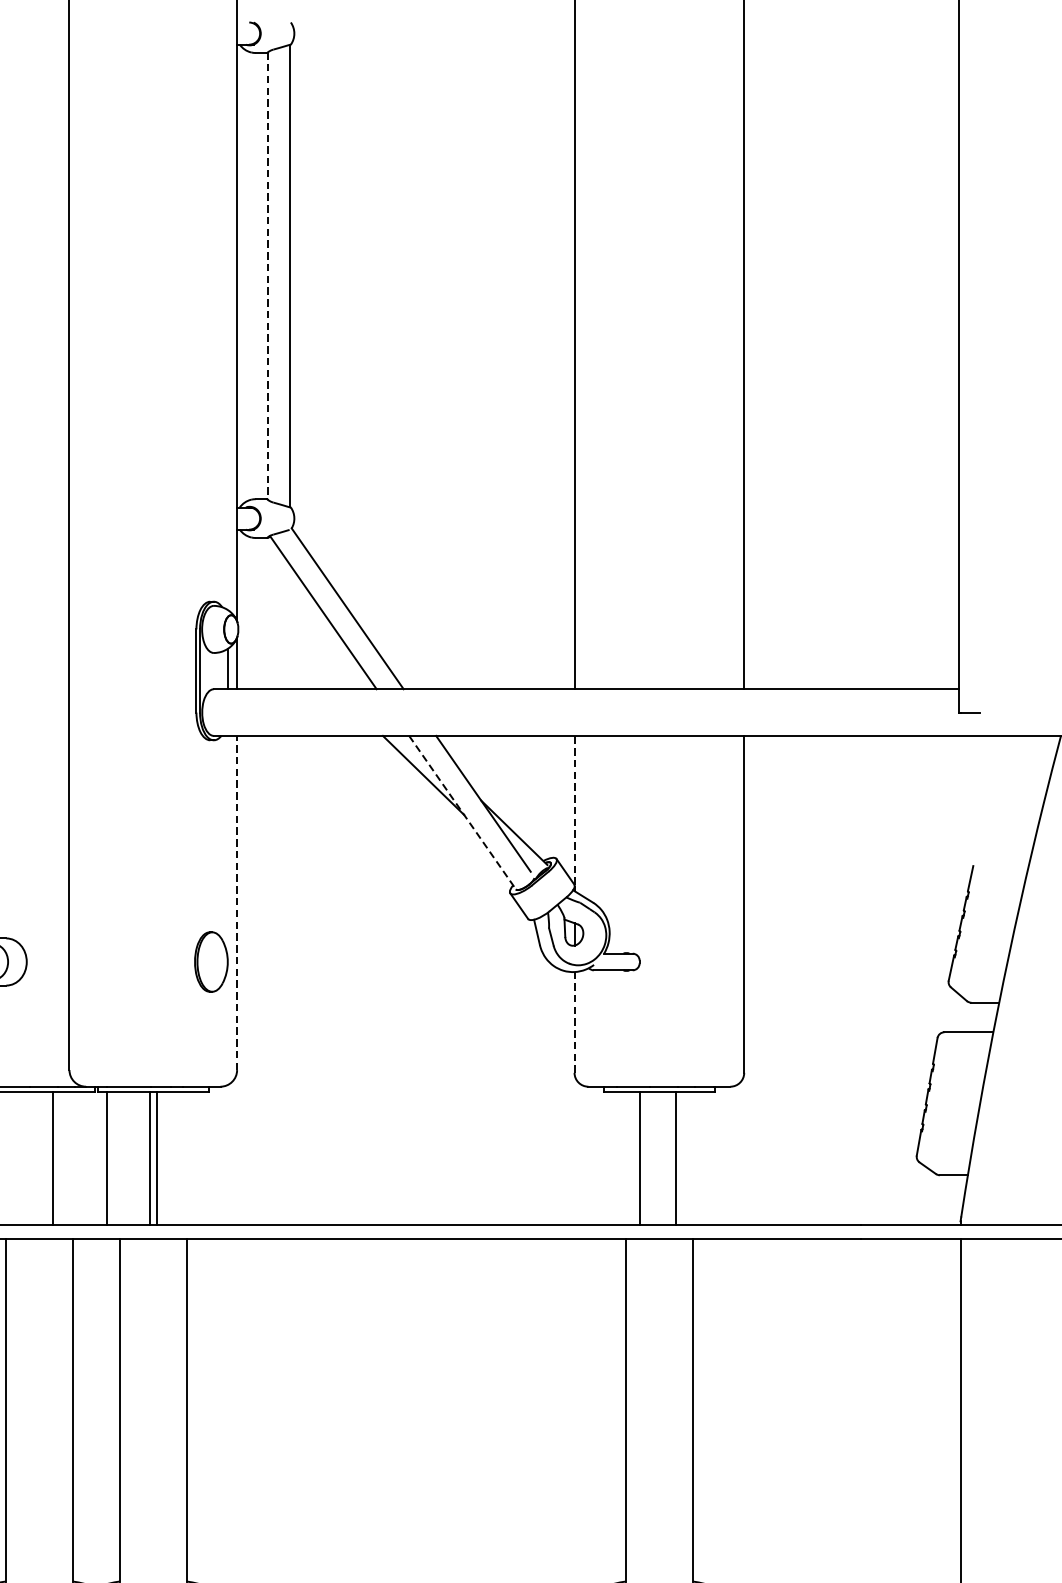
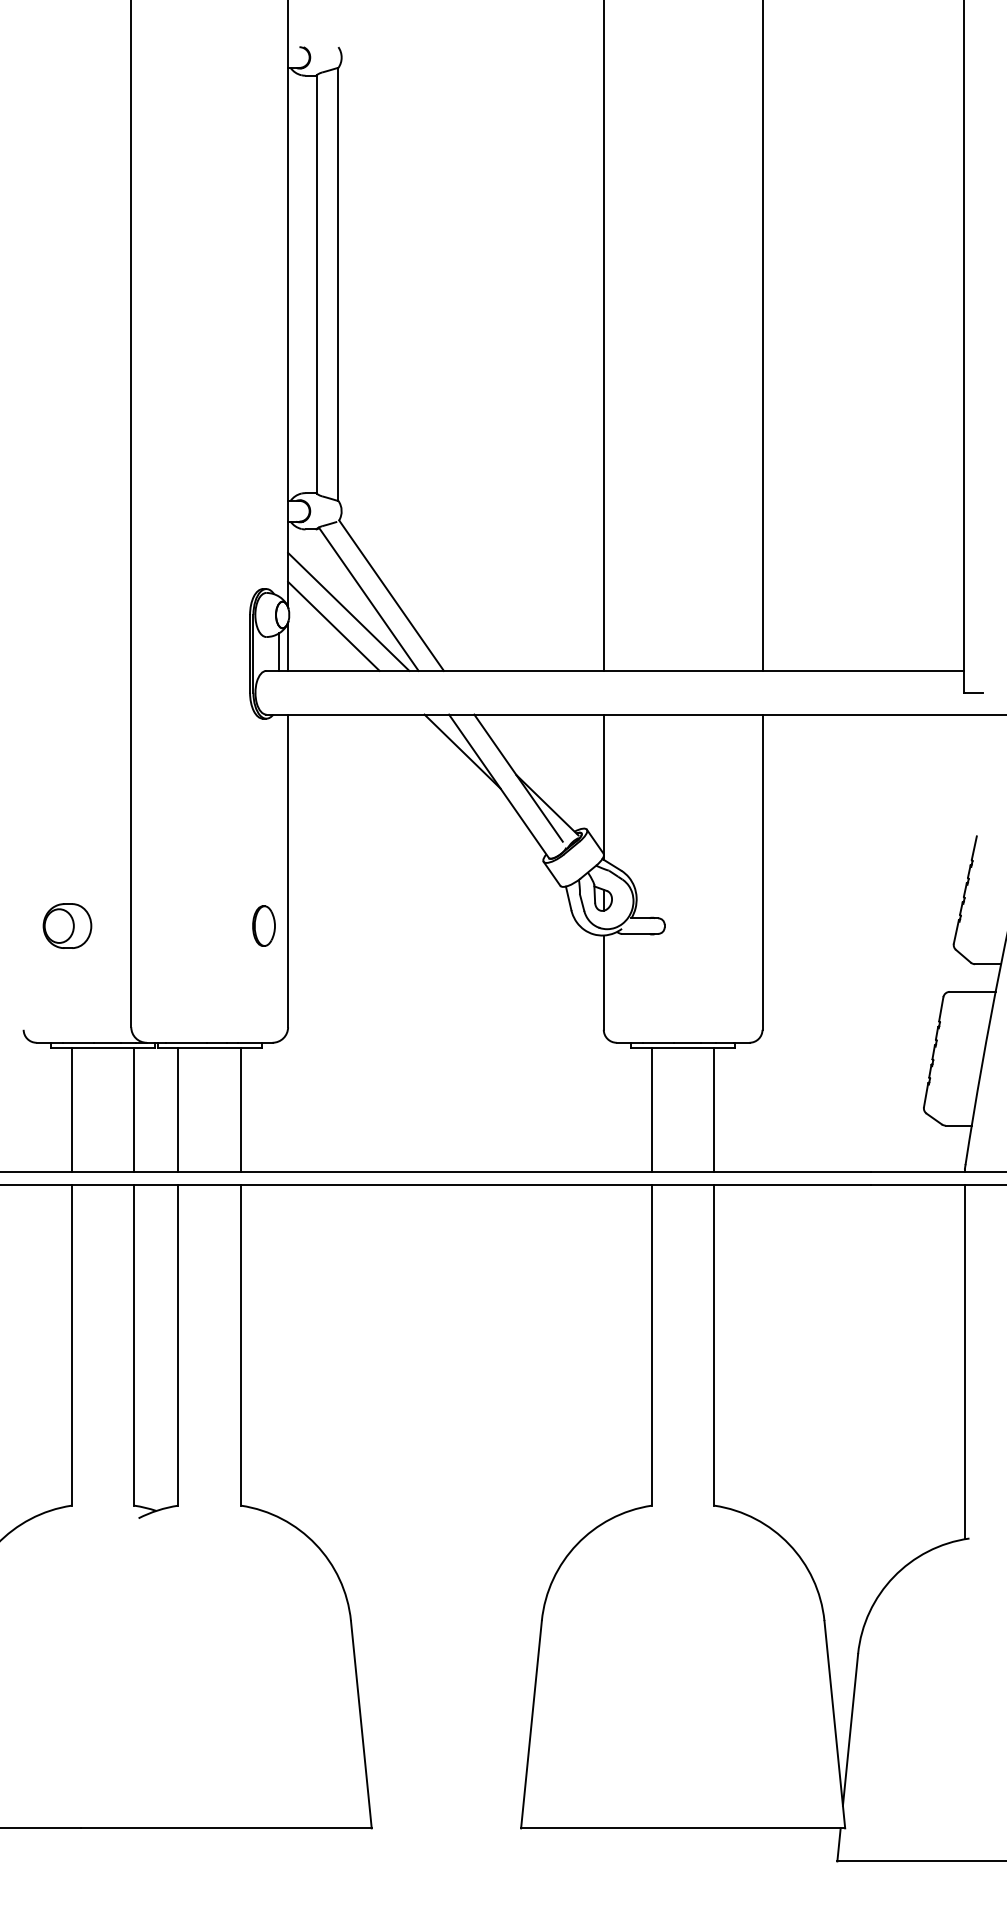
line: (268, 276) -> (317, 284), dashed -> solid
line: (301, 625) -> (348, 611), added
line: (285, 640) -> (333, 625), added
line: (574, 810) -> (603, 784), dashed -> solid
line: (463, 812) -> (499, 786), dashed -> solid
line: (237, 902) -> (288, 870), dashed -> solid
part: (210, 961) -> (263, 925), size x0.71
line: (574, 1022) -> (603, 982), dashed -> solid
line: (52, 1158) -> (71, 1109), moved
line: (107, 1158) -> (134, 1109), moved
line: (150, 1158) -> (241, 1109), moved
line: (157, 1158) -> (178, 1109), moved
line: (640, 1158) -> (714, 1109), moved
line: (675, 1158) -> (651, 1109), moved

